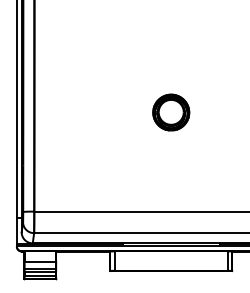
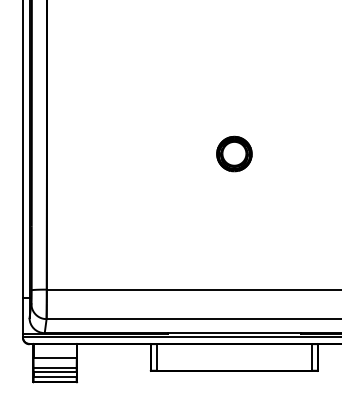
part: (171, 112) -> (234, 153), size x0.7

